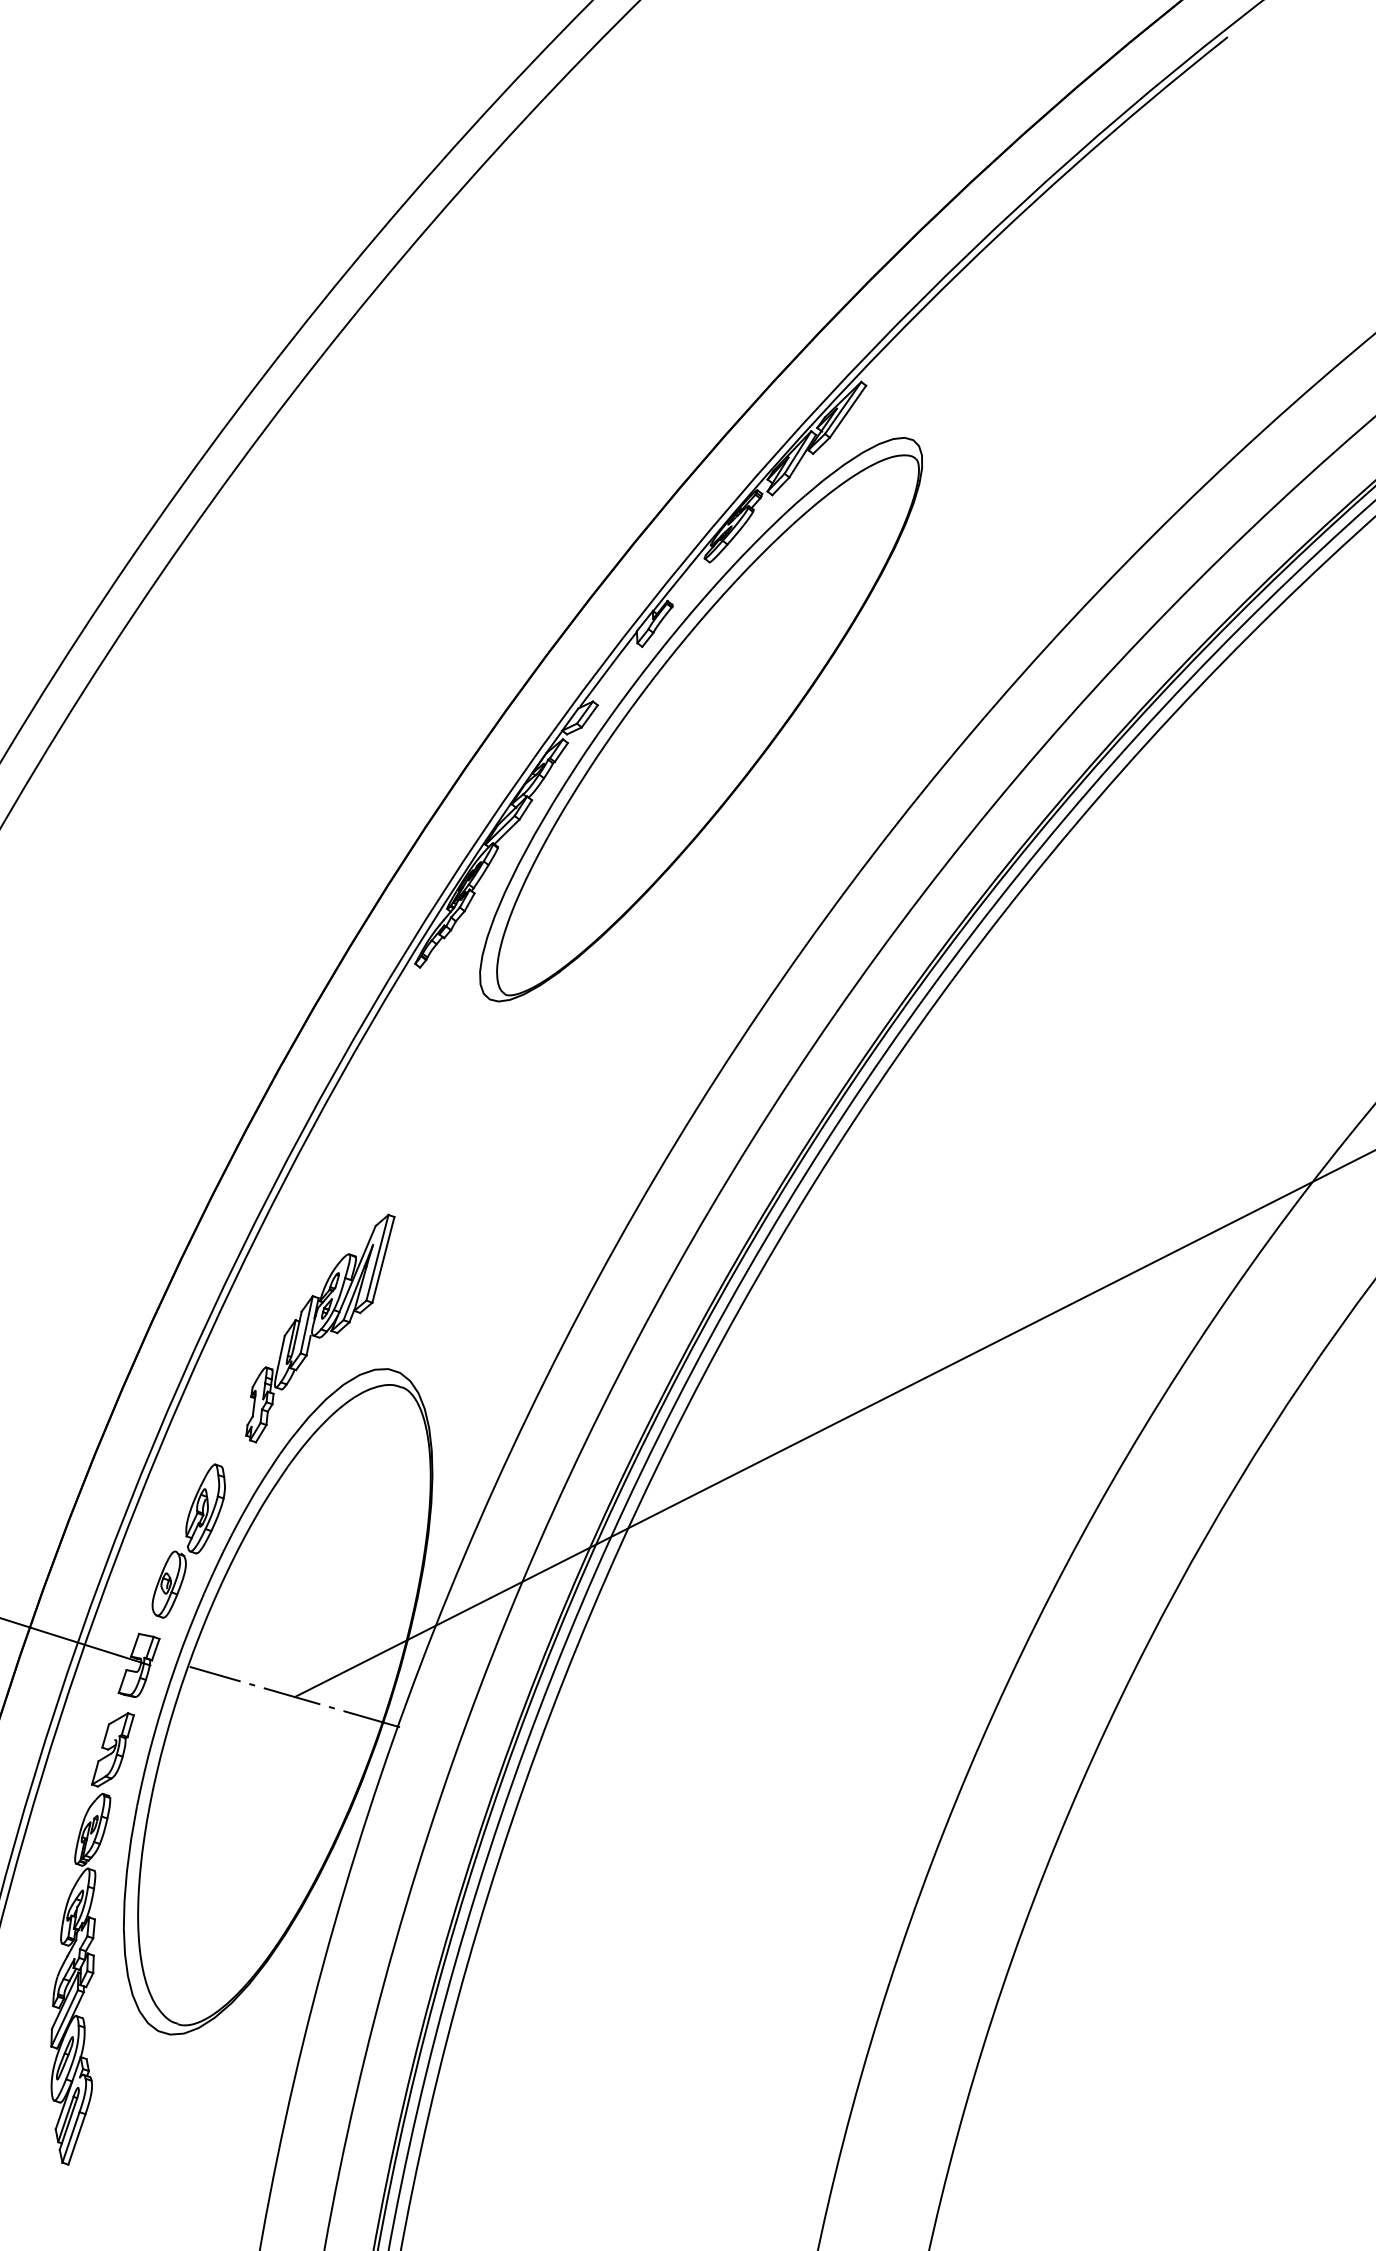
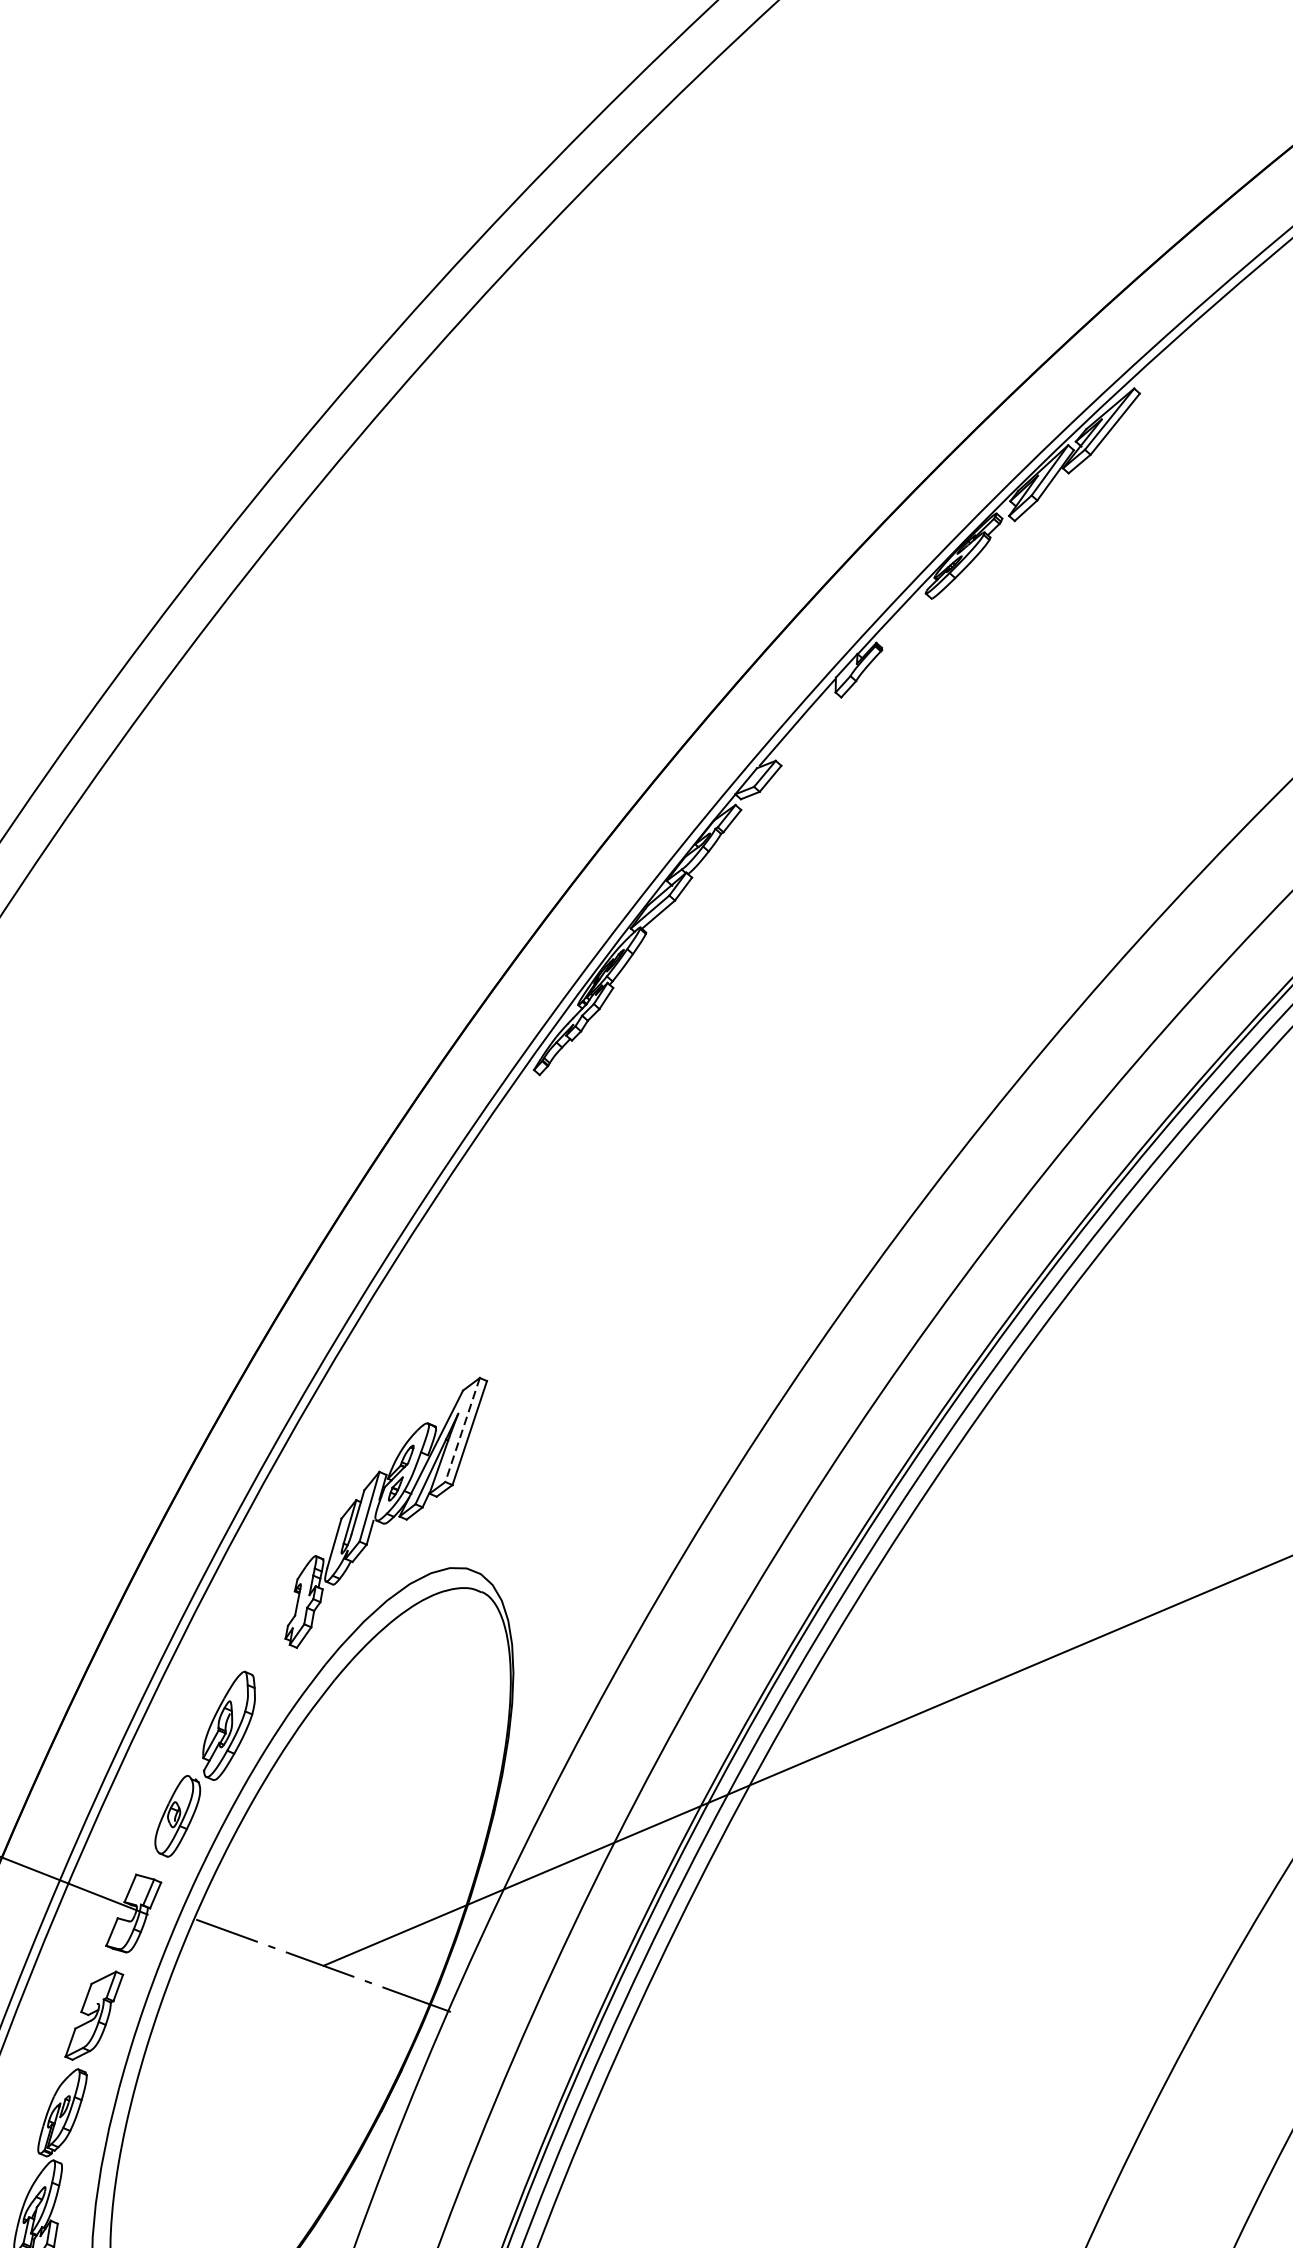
part: (700, 719) -> (907, 792), removed
line: (377, 1258) -> (462, 1430), solid -> dashed

